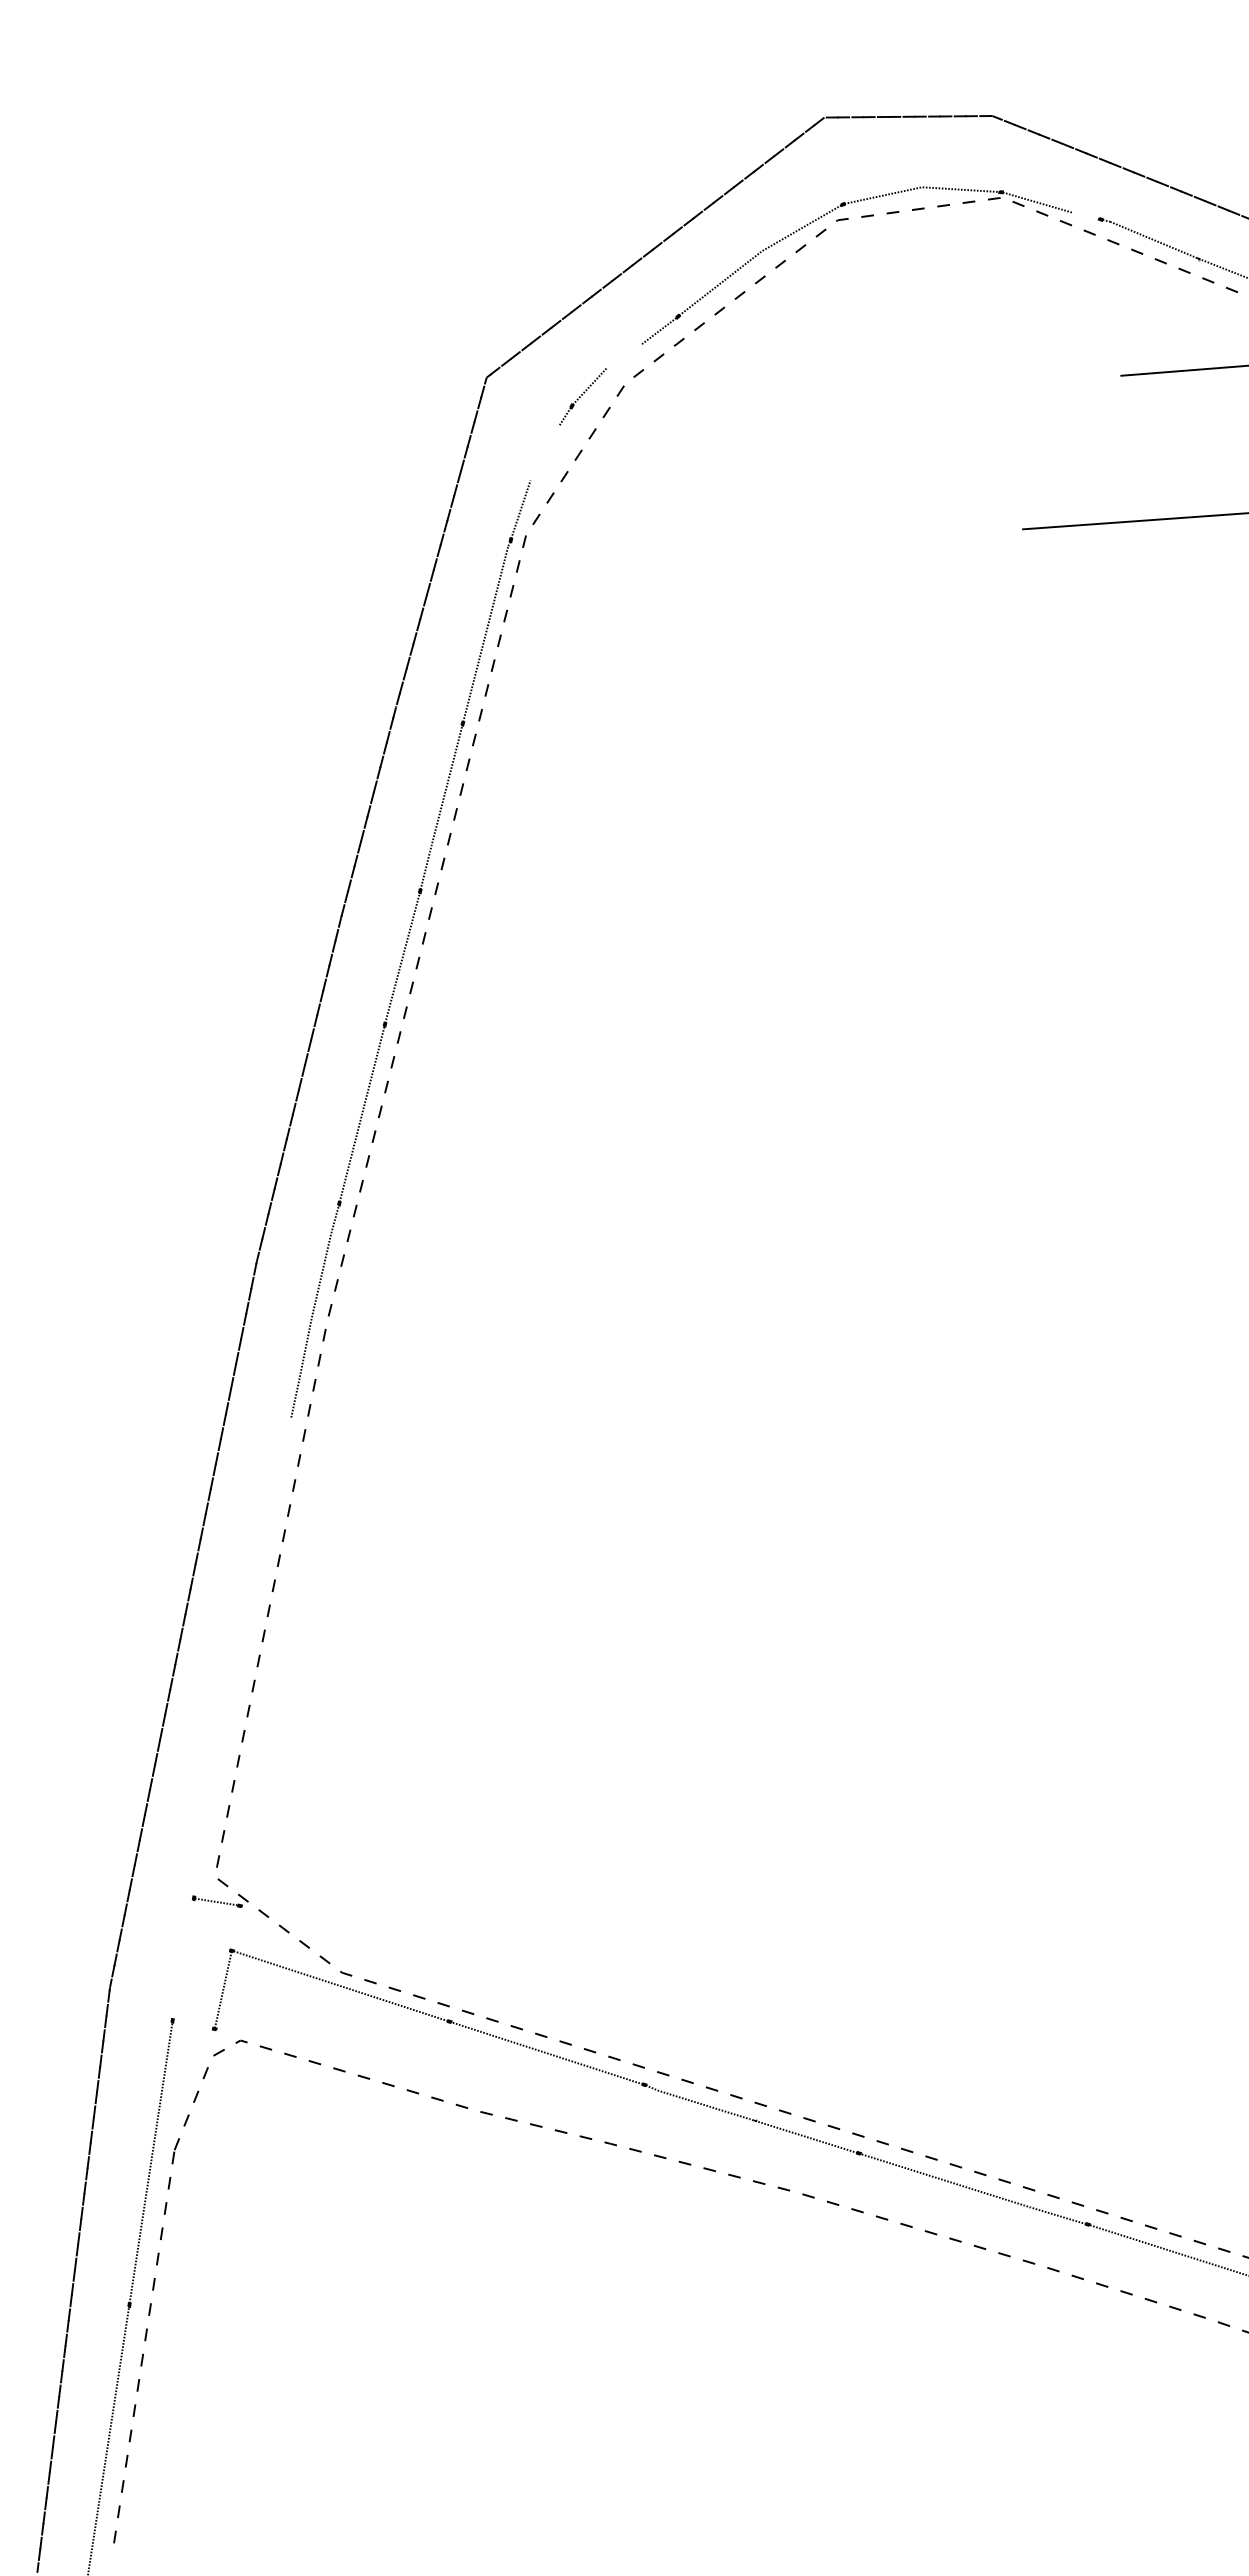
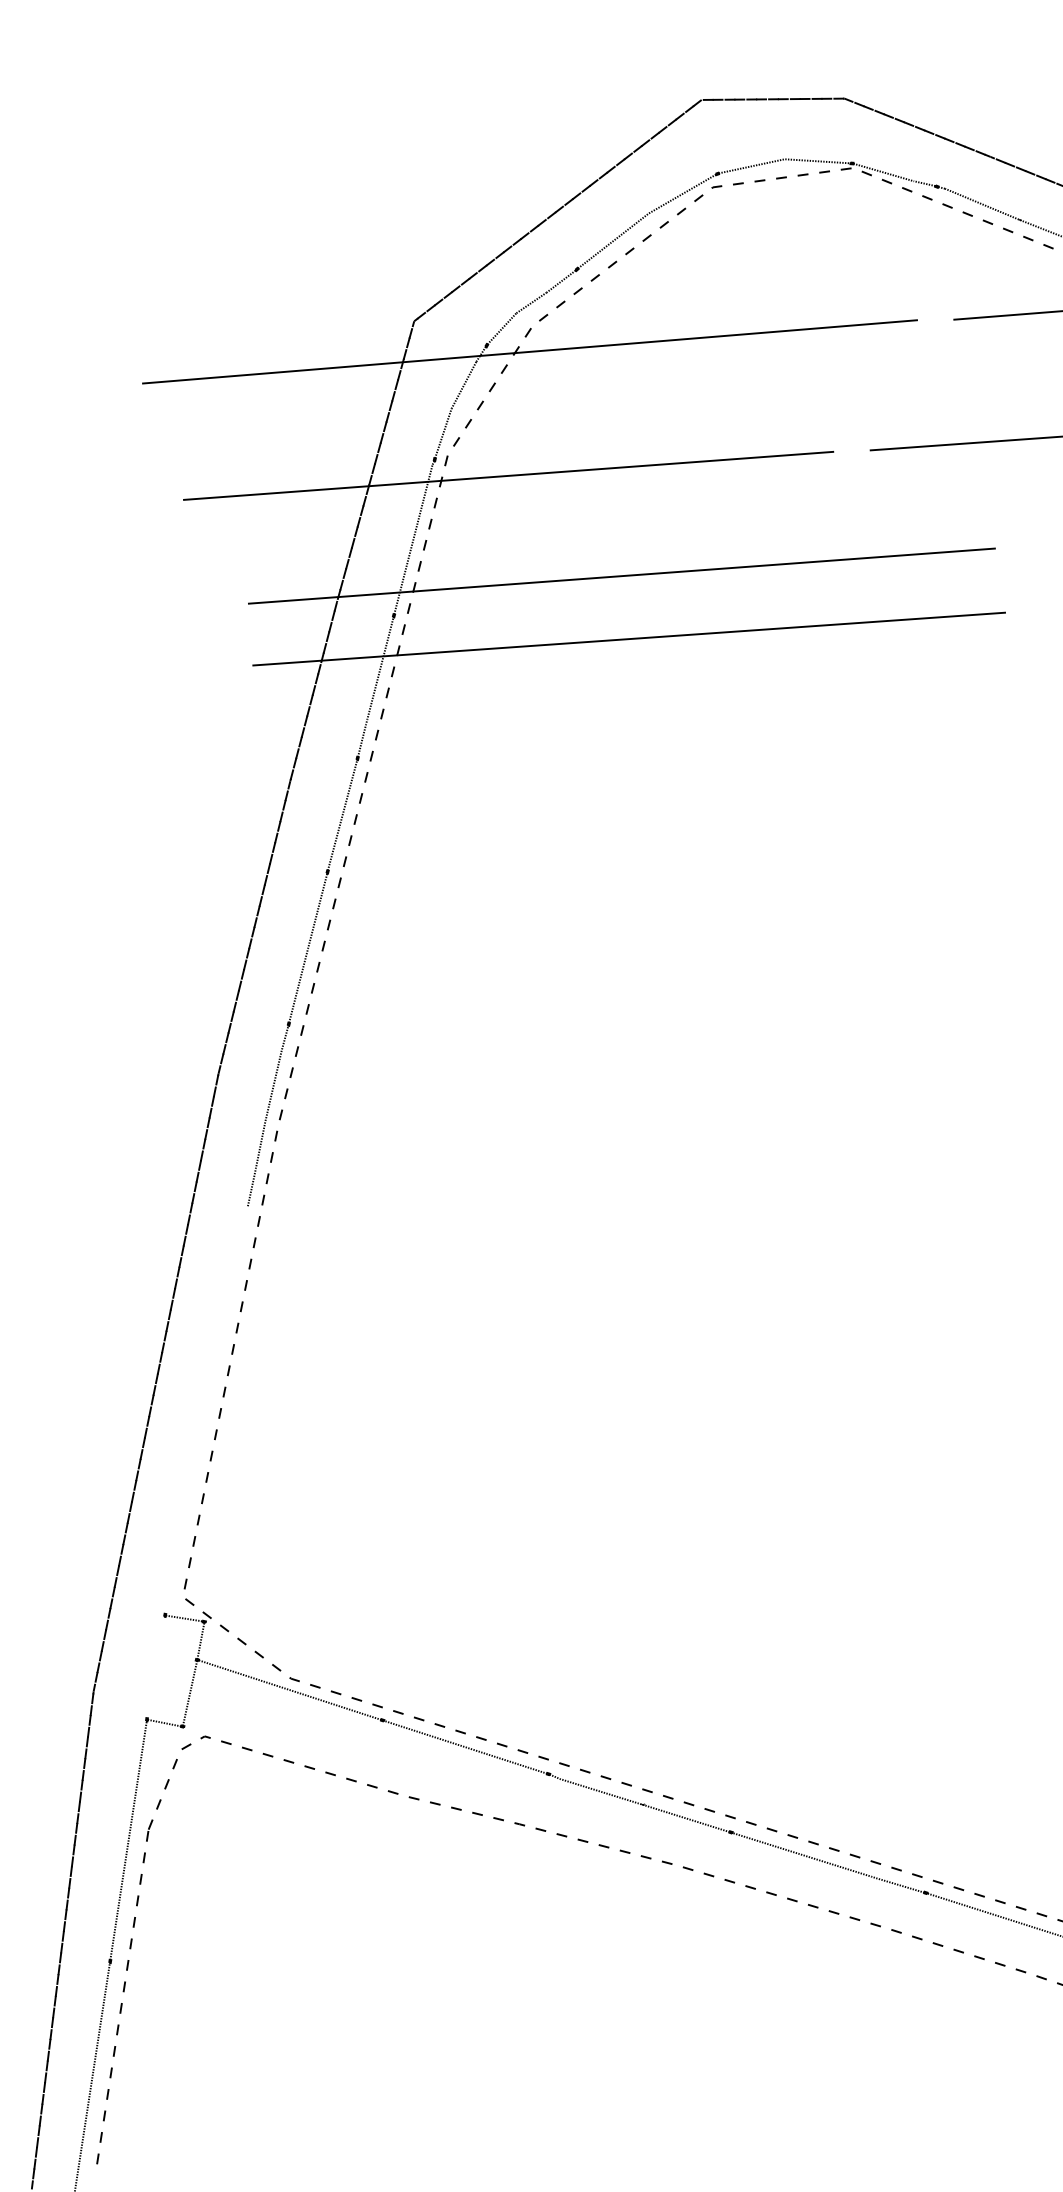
line: (1086, 215) -> (924, 183), added
line: (624, 356) -> (531, 303), added
line: (622, 413) -> (529, 351), added
line: (544, 452) -> (463, 384), added
line: (597, 559) -> (508, 476), added
line: (730, 676) -> (621, 575), added
line: (738, 751) -> (628, 639), added
line: (235, 1927) -> (200, 1640), added
line: (192, 2024) -> (163, 1722), added

